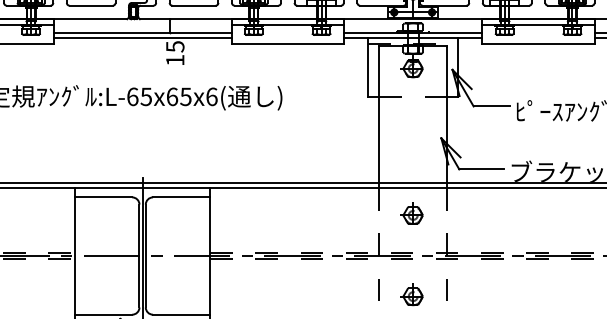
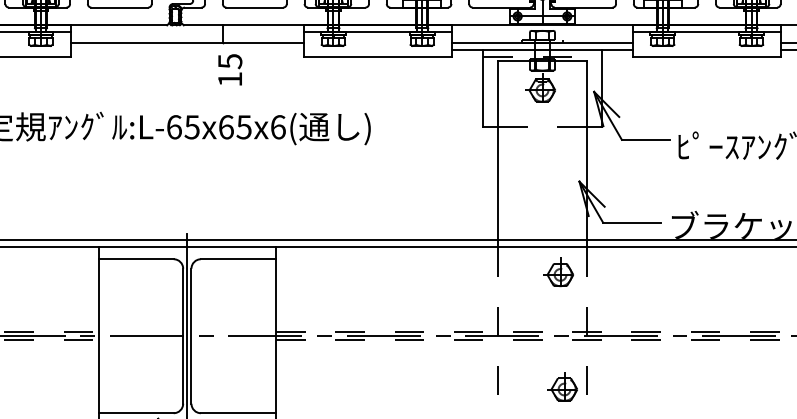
line: (142, 38) -> (187, 50), removed
part: (411, 213) -> (558, 272), moved
part: (411, 294) -> (562, 386), moved

